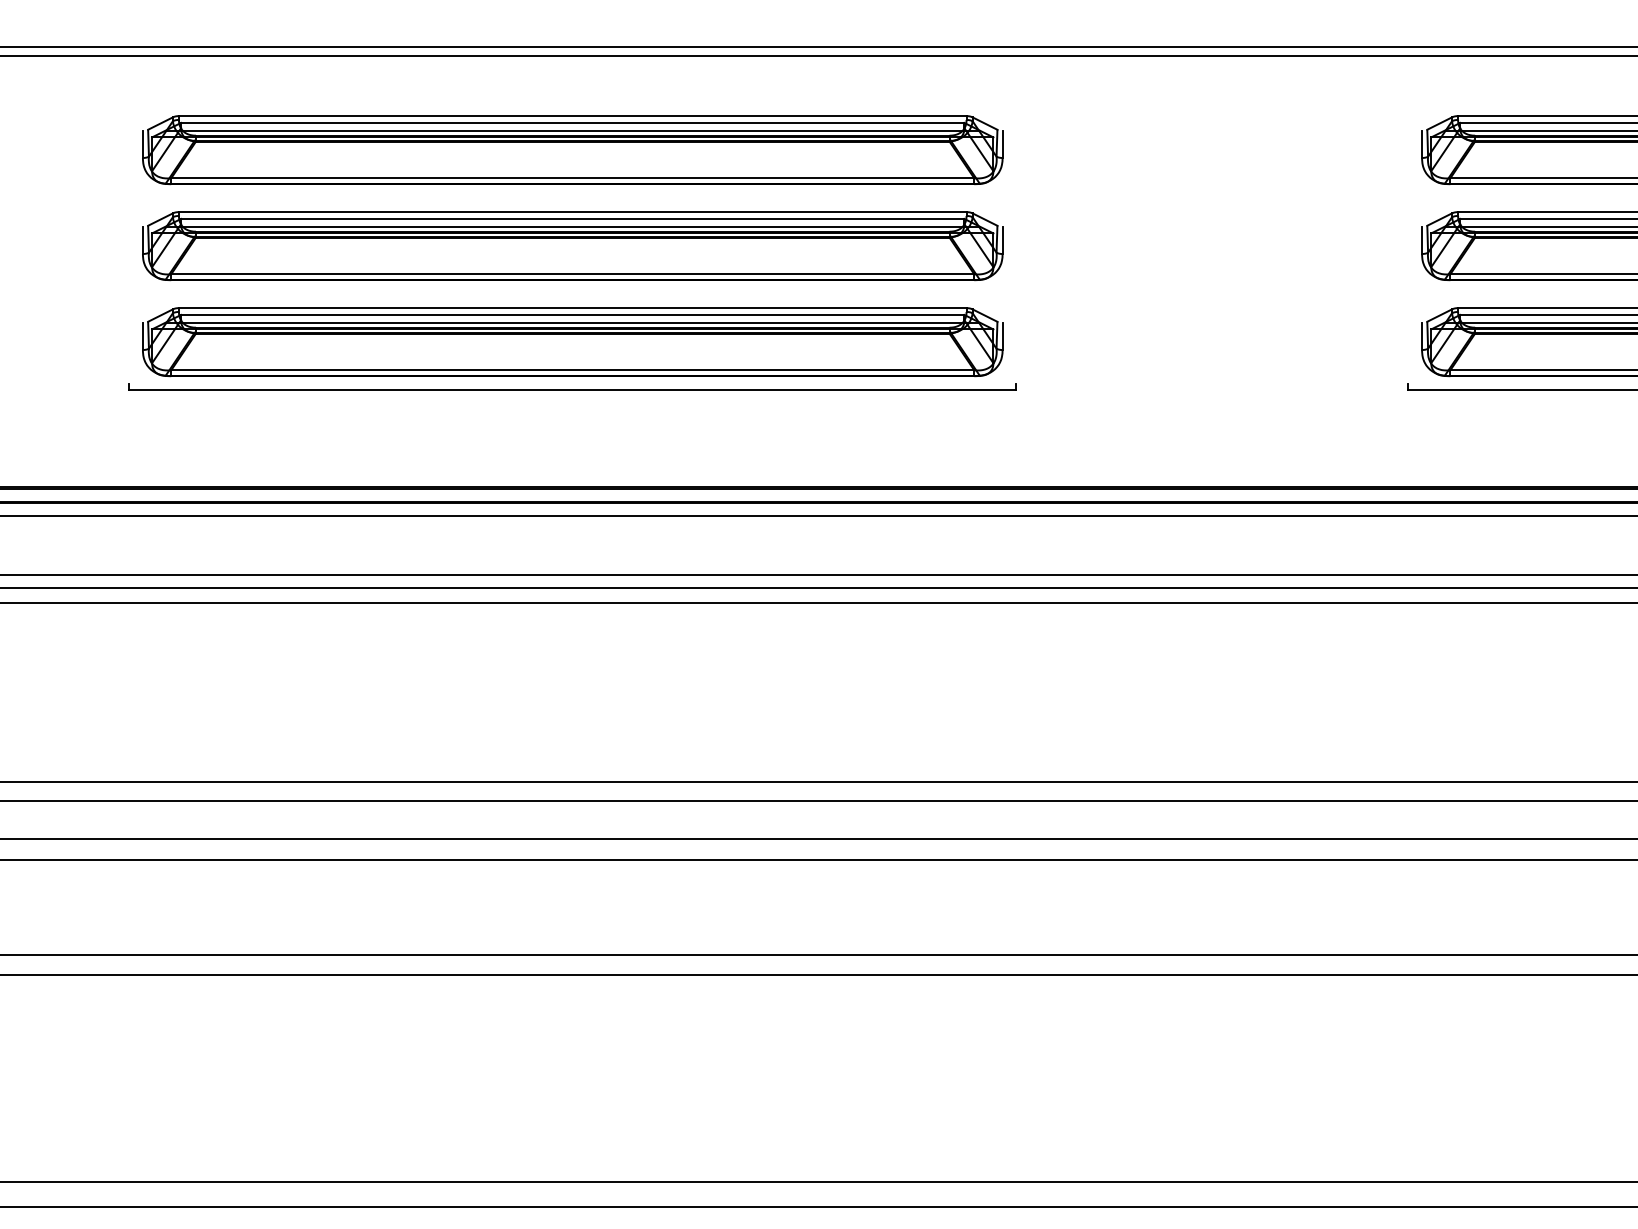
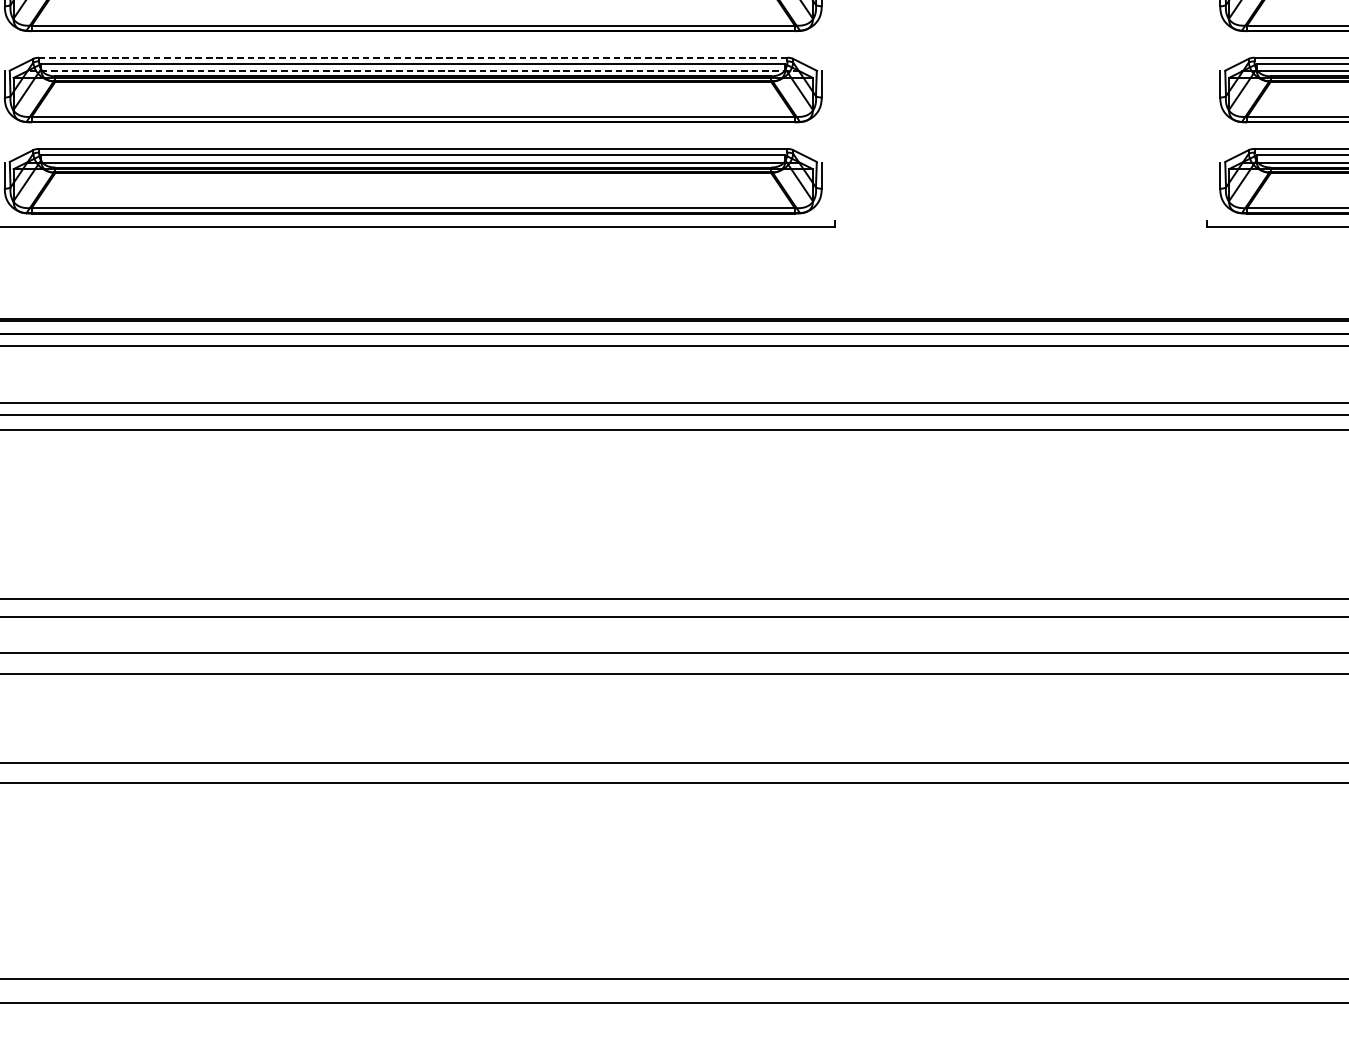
line: (572, 212) -> (413, 58), solid -> dashed
line: (572, 226) -> (413, 71), solid -> dashed

